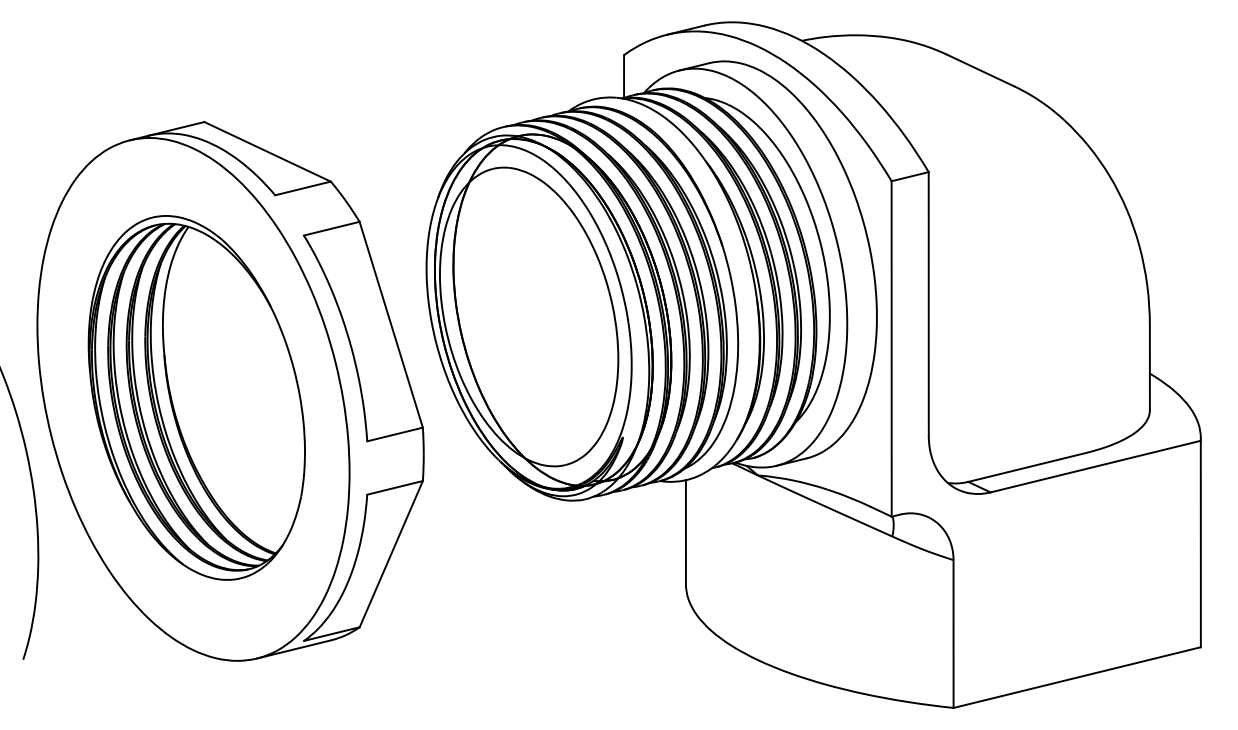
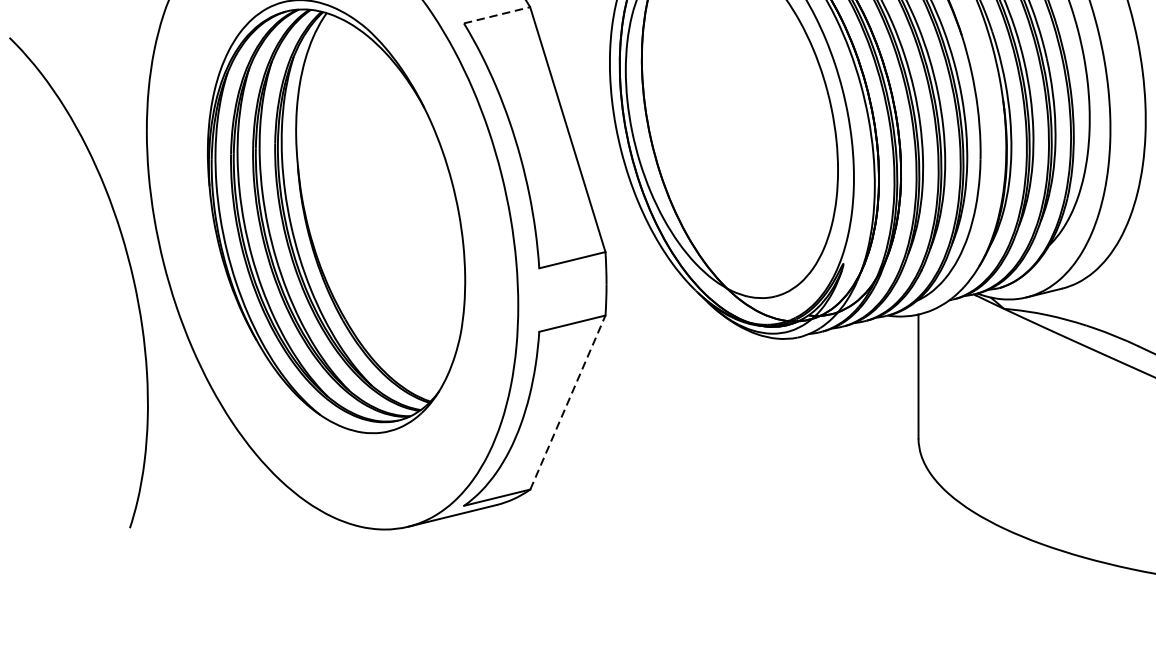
line: (331, 228) -> (496, 15), solid -> dashed
line: (391, 554) -> (568, 402), solid -> dashed

